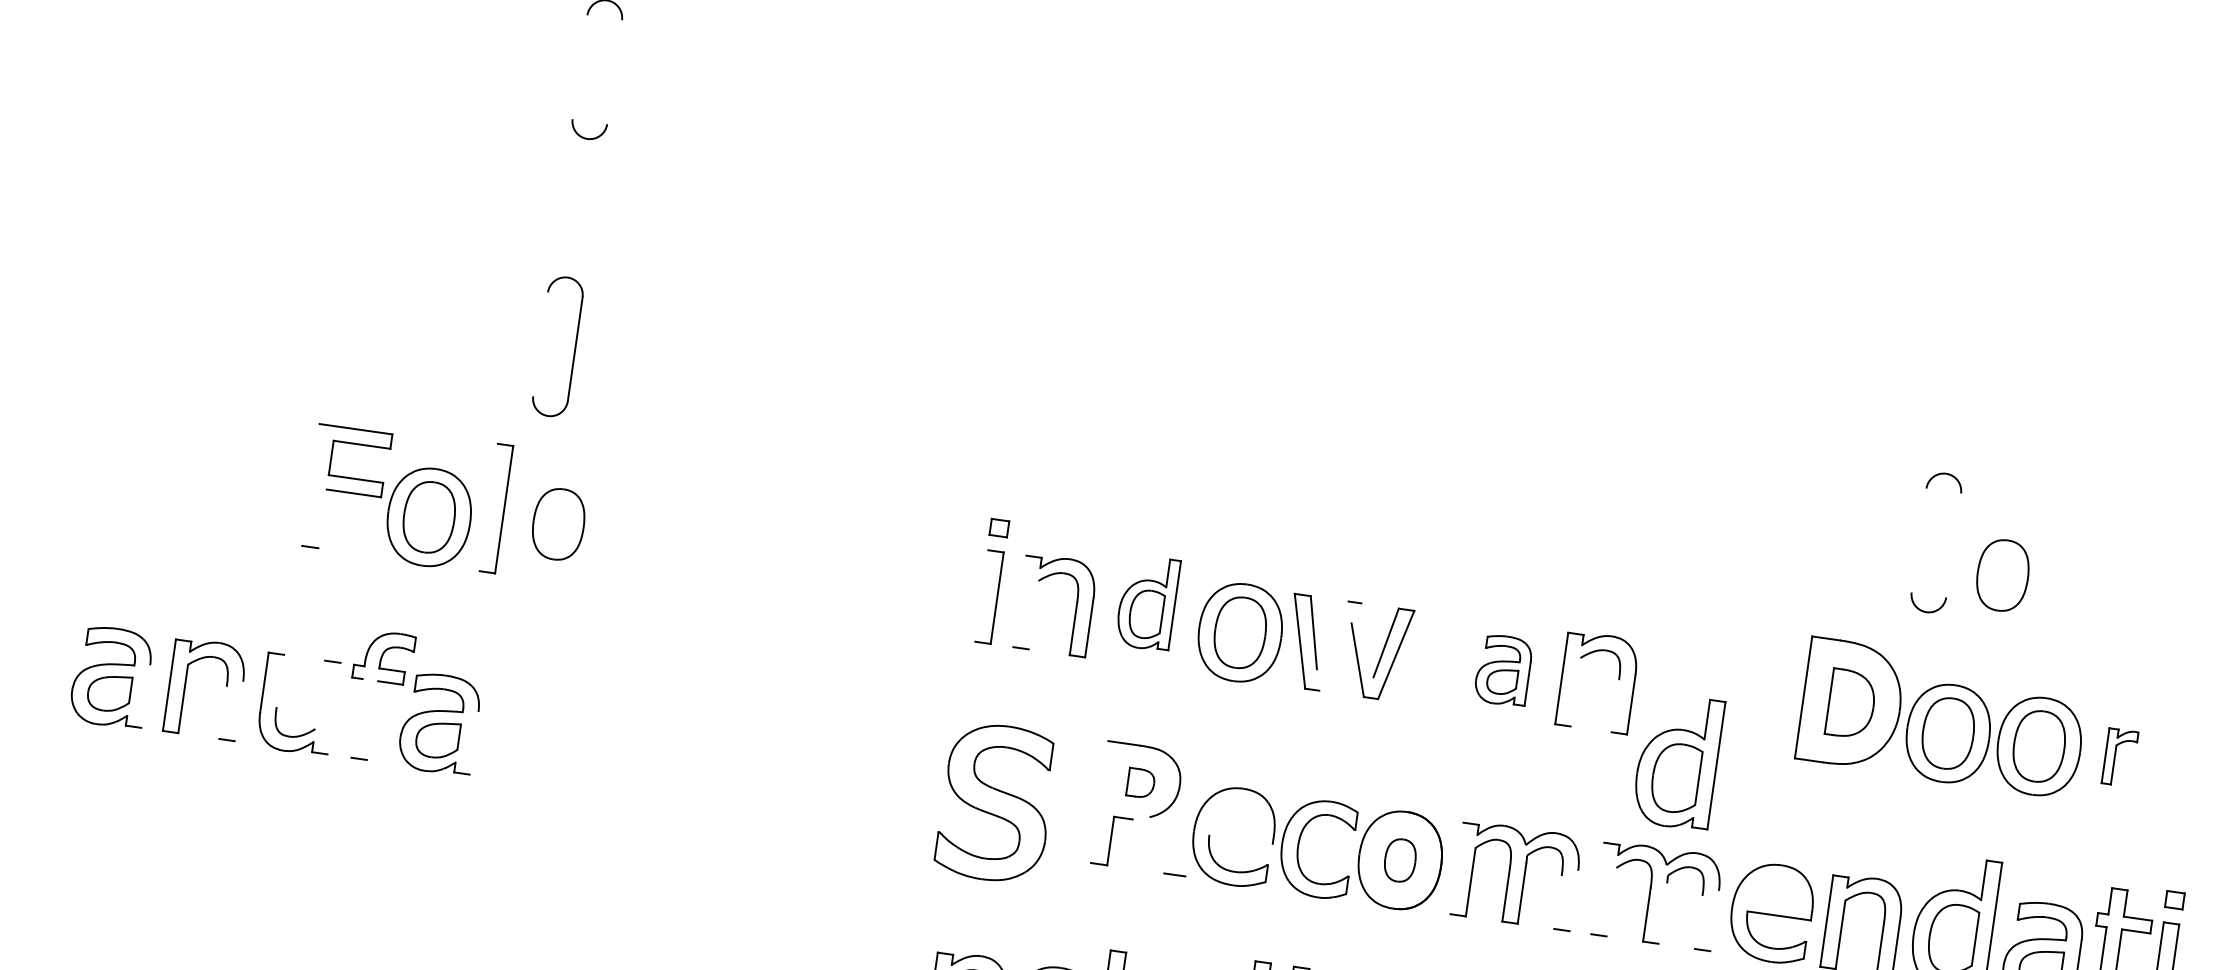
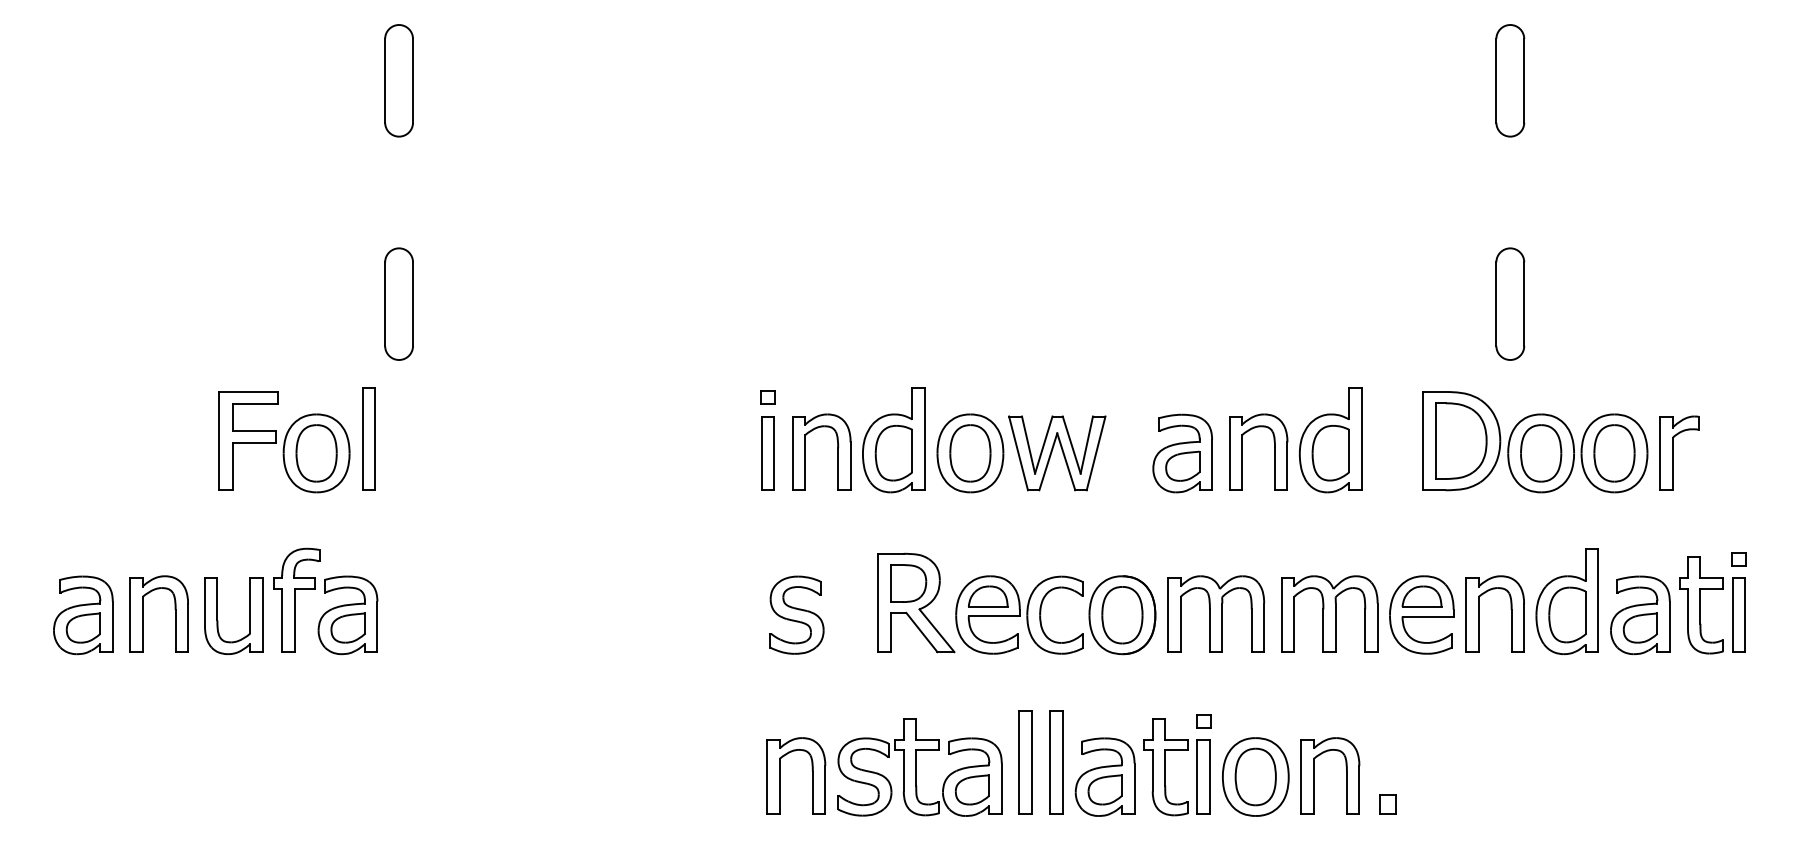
line: (580, 66) -> (385, 80), added
line: (615, 71) -> (413, 80), added
part: (1976, 265) -> (1510, 80), added
line: (540, 344) -> (385, 304), added
line: (311, 484) -> (219, 440), added
line: (488, 506) -> (362, 438), added
line: (322, 518) -> (232, 466), added
part: (558, 524) -> (419, 444), removed
line: (1919, 540) -> (1496, 304), added
line: (1953, 545) -> (1524, 304), added
part: (2002, 575) -> (1566, 322), removed
line: (982, 596) -> (762, 453), added
line: (1019, 601) -> (792, 453), added
part: (1147, 603) -> (893, 440), size x1.43
line: (1034, 614) -> (805, 462), added
line: (1332, 634) -> (1043, 444), added
line: (1367, 639) -> (1071, 444), added
line: (1335, 656) -> (1048, 461), added
part: (1503, 670) -> (1182, 453), size x1.43
line: (280, 681) -> (217, 599), added
line: (1574, 691) -> (1241, 462), added
line: (320, 694) -> (250, 605), added
line: (145, 696) -> (112, 626), added
part: (1851, 703) -> (1461, 440), size x1.43
line: (1615, 706) -> (1275, 469), added
line: (333, 708) -> (262, 615), added
line: (239, 711) -> (188, 628), added
line: (222, 713) -> (175, 631), added
line: (357, 718) -> (282, 620), added
line: (372, 720) -> (294, 620), added
line: (474, 742) -> (377, 626), added
part: (2120, 756) -> (1679, 452), size x1.67
part: (1677, 762) -> (1330, 440), moved
part: (1140, 783) -> (908, 583), size x1.67
part: (996, 801) -> (796, 614), size x0.62
line: (1099, 801) -> (878, 602), added
part: (1236, 813) -> (987, 596), added
line: (1240, 839) -> (993, 616), added
line: (1147, 846) -> (921, 632), added
line: (1166, 846) -> (936, 630), added
part: (1400, 860) -> (1122, 615), size x1.67
line: (1457, 868) -> (1168, 615), added
line: (1597, 888) -> (1281, 615), added
part: (1774, 889) -> (1421, 596), added
line: (1574, 900) -> (1264, 627), added
line: (1557, 902) -> (1251, 630), added
line: (1612, 902) -> (1294, 624), added
line: (1662, 913) -> (1335, 627), added
line: (1714, 920) -> (1377, 627), added
line: (1699, 922) -> (1365, 630), added

